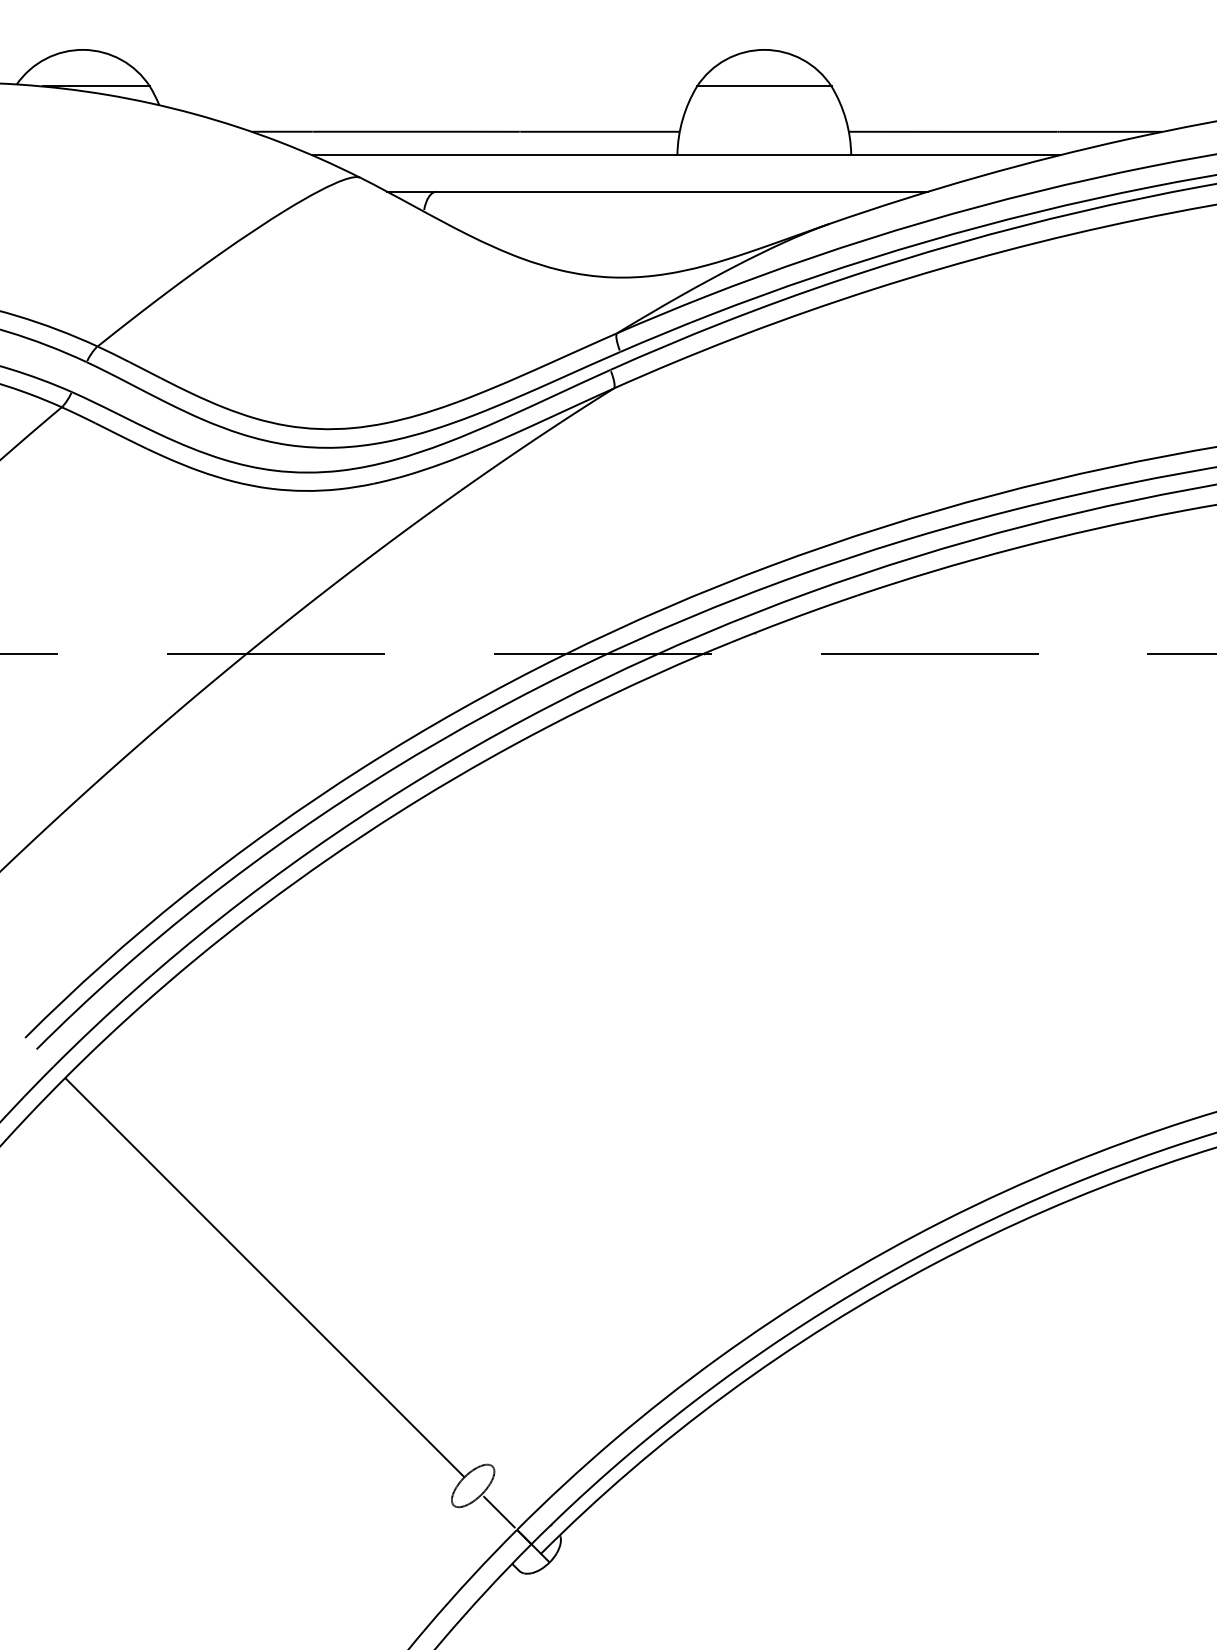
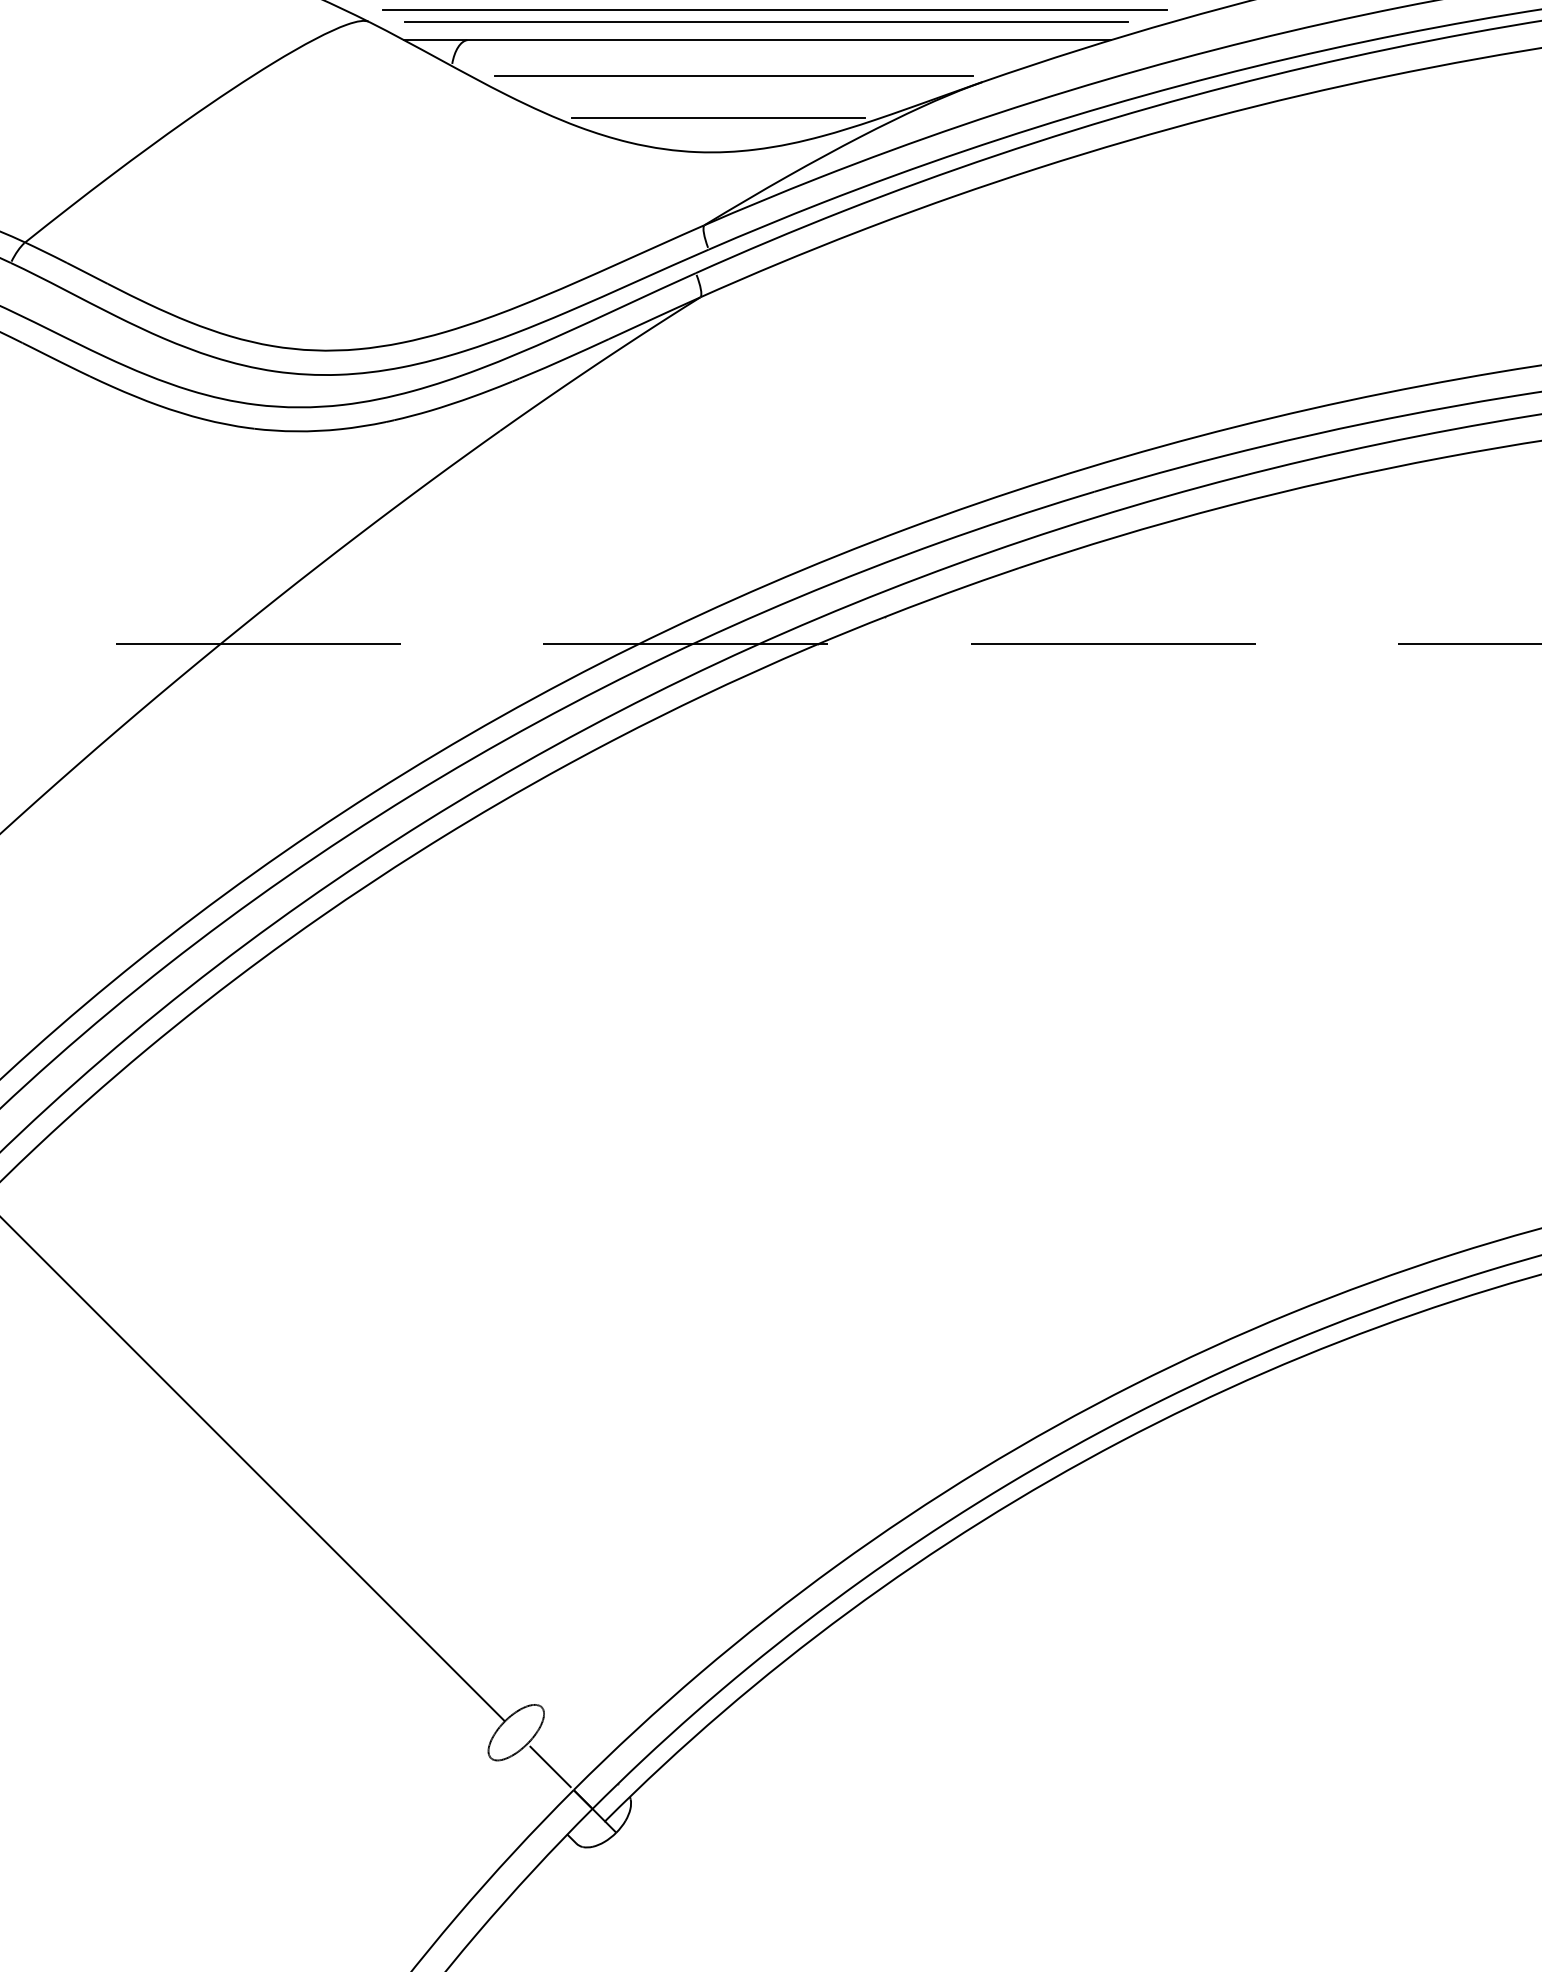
line: (670, 168) -> (774, 9), added
line: (663, 178) -> (765, 22), added
line: (639, 219) -> (733, 76), added
line: (627, 251) -> (718, 118), added

